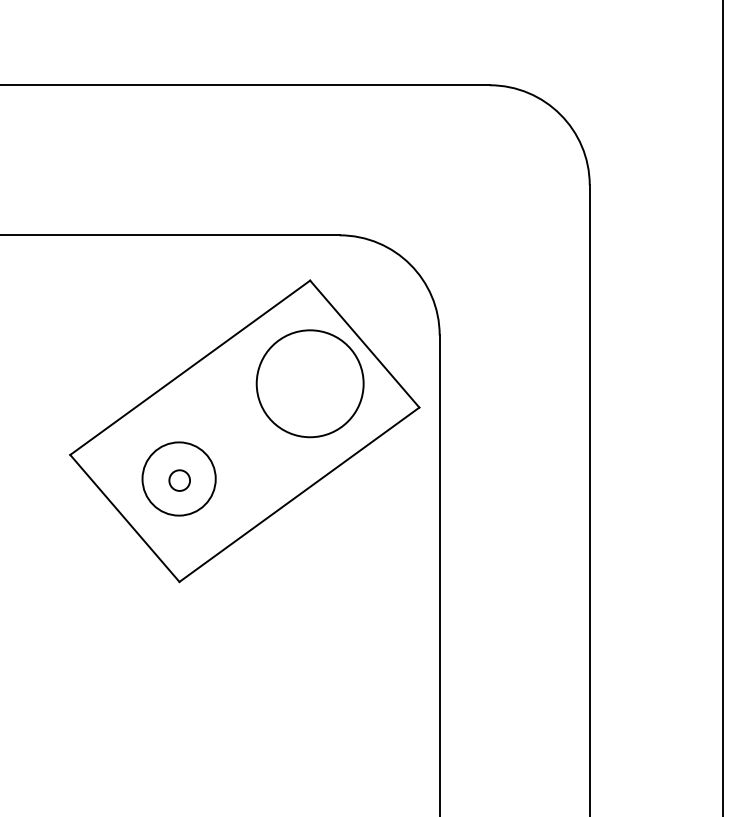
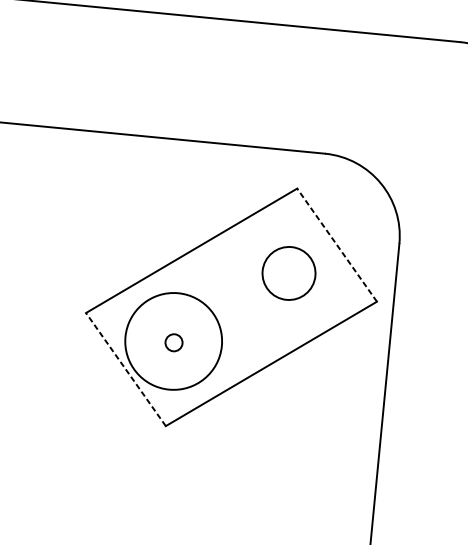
line: (364, 344) -> (336, 245), solid -> dashed
circle: (309, 383) -> (288, 273), size x0.6
circle: (178, 478) -> (173, 340), size x1.6
line: (124, 518) -> (125, 369), solid -> dashed

